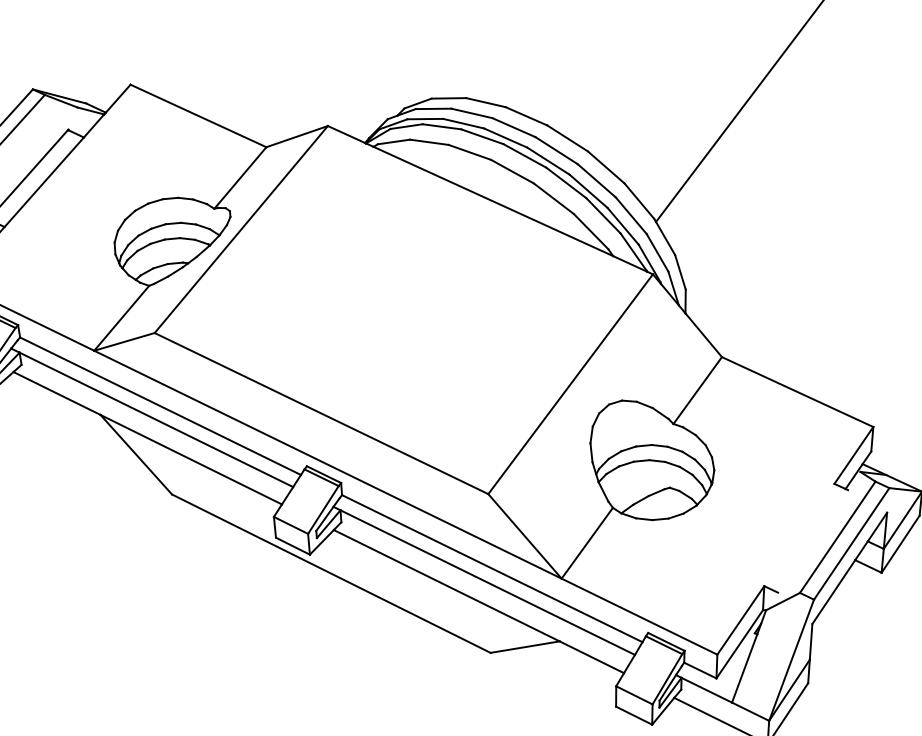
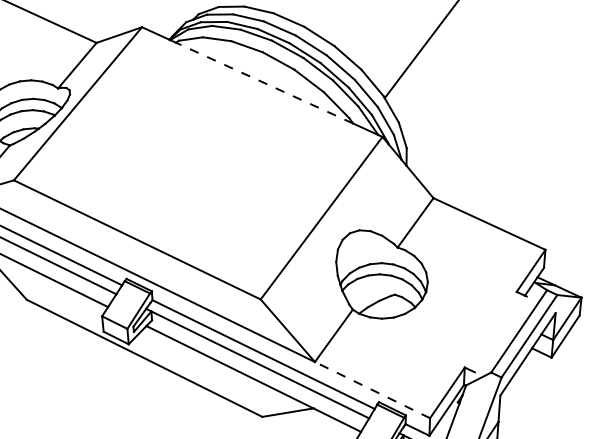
line: (493, 201) -> (264, 83), solid -> dashed
line: (639, 616) -> (372, 389), solid -> dashed

